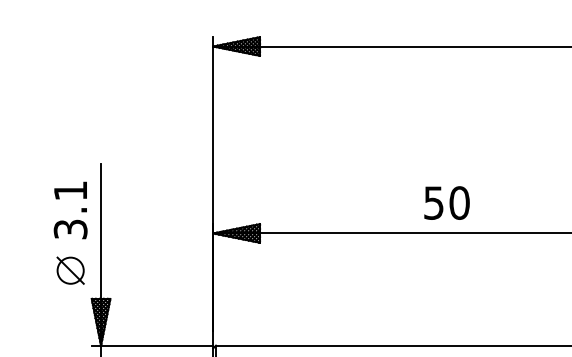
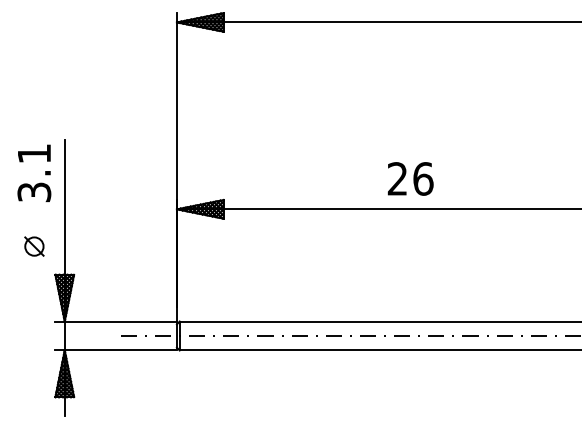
text: (446, 202) -> (410, 178), 50 -> 26
text: (70, 210) -> (34, 173), moved
part: (70, 270) -> (34, 246), size x0.7

